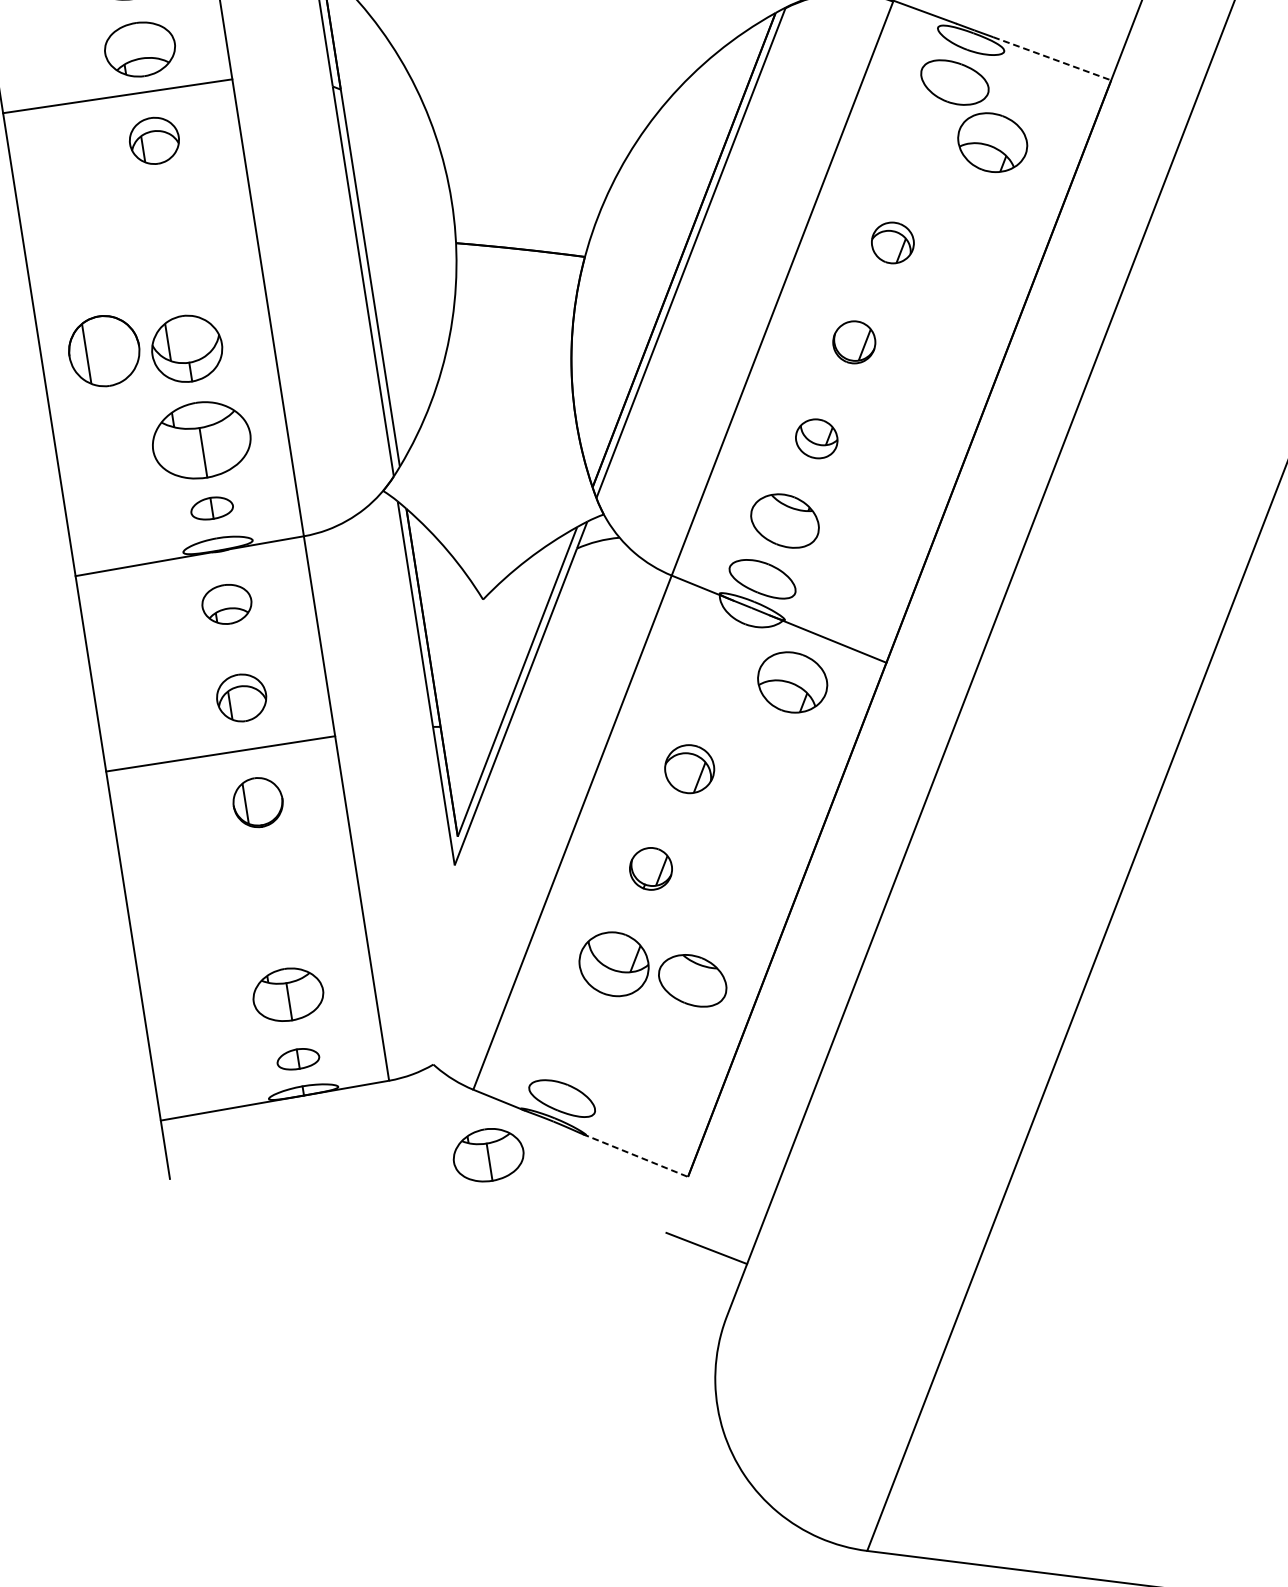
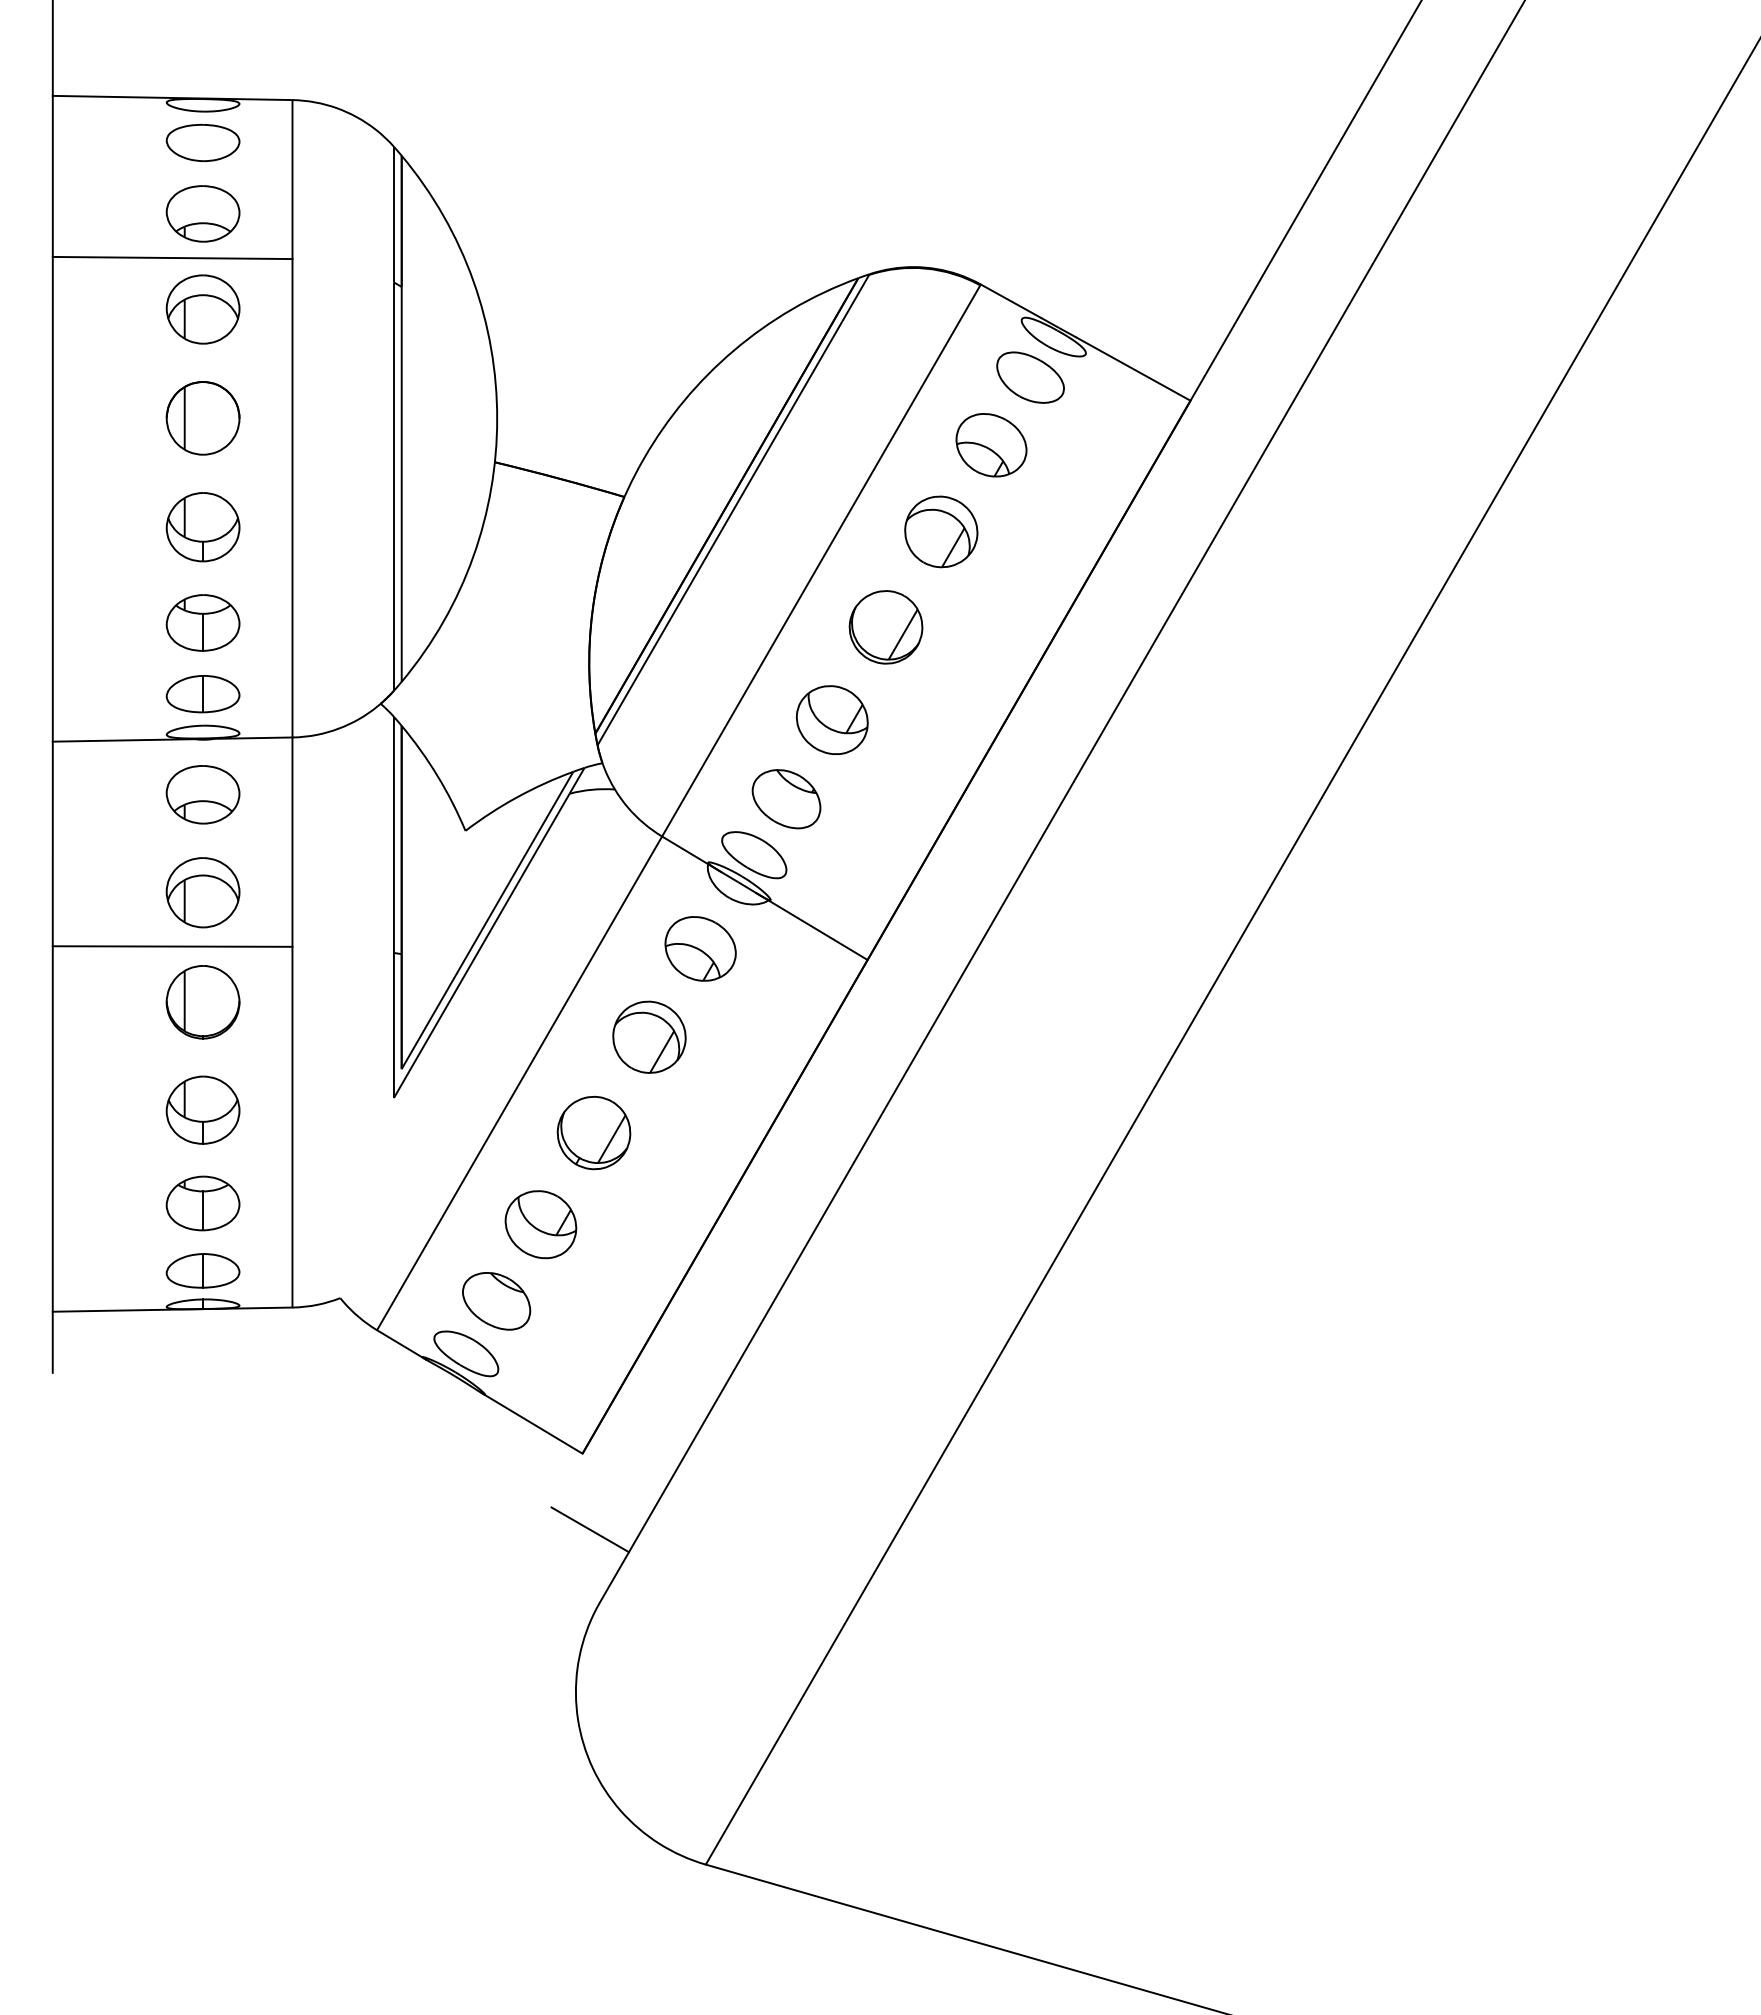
line: (1052, 59) -> (1133, 369), dashed -> solid
part: (153, 140) -> (202, 309), size x1.43
part: (992, 142) -> (991, 445), moved
part: (892, 242) -> (941, 531), size x1.67
part: (853, 342) -> (885, 627), size x1.67
part: (103, 351) -> (202, 418), moved
part: (816, 438) -> (831, 719), size x1.67
part: (200, 439) -> (202, 622), size x0.71
part: (211, 508) -> (202, 694), size x1.67
part: (226, 604) -> (202, 794), size x1.43
part: (792, 681) -> (700, 948), moved
part: (241, 697) -> (202, 892), size x1.43
part: (689, 768) -> (649, 1036), size x1.43
part: (257, 802) -> (202, 1002), size x1.43
part: (650, 868) -> (593, 1132), size x1.67
part: (273, 905) -> (202, 1109), added
part: (692, 981) -> (496, 1301), moved
part: (297, 1058) -> (202, 1270), size x1.67
part: (487, 1155) -> (381, 1399), removed
line: (635, 1155) -> (532, 1423), dashed -> solid

